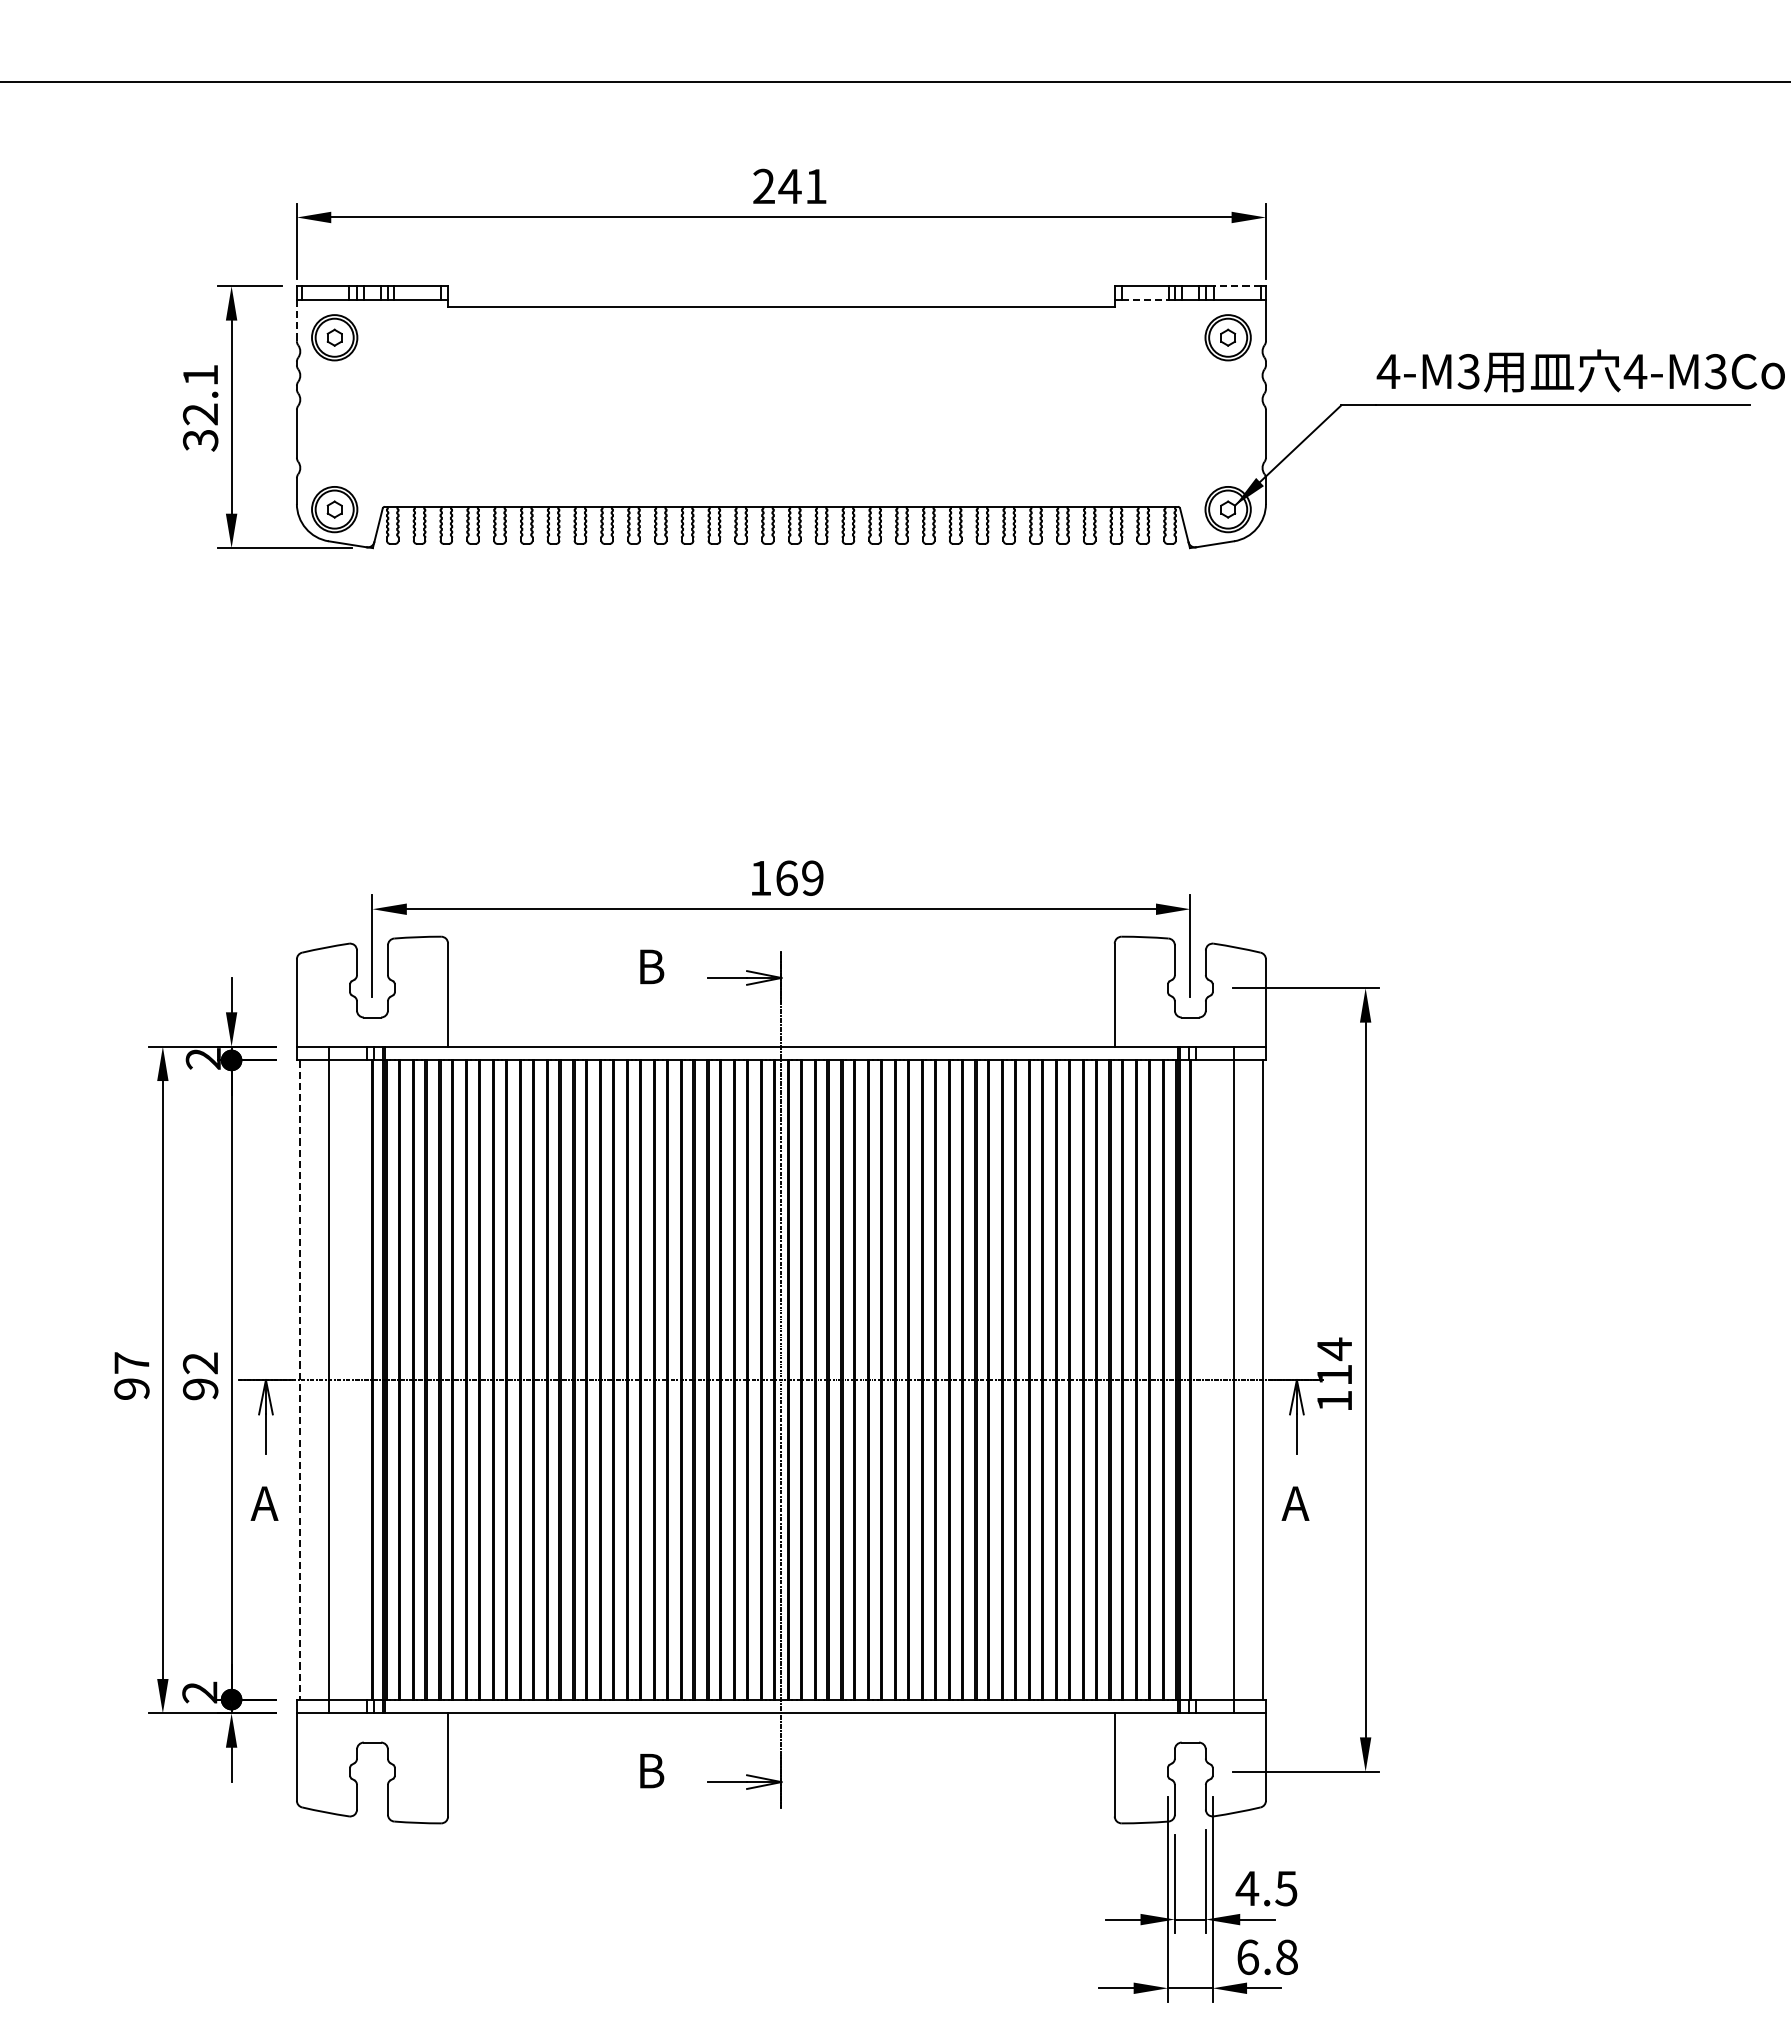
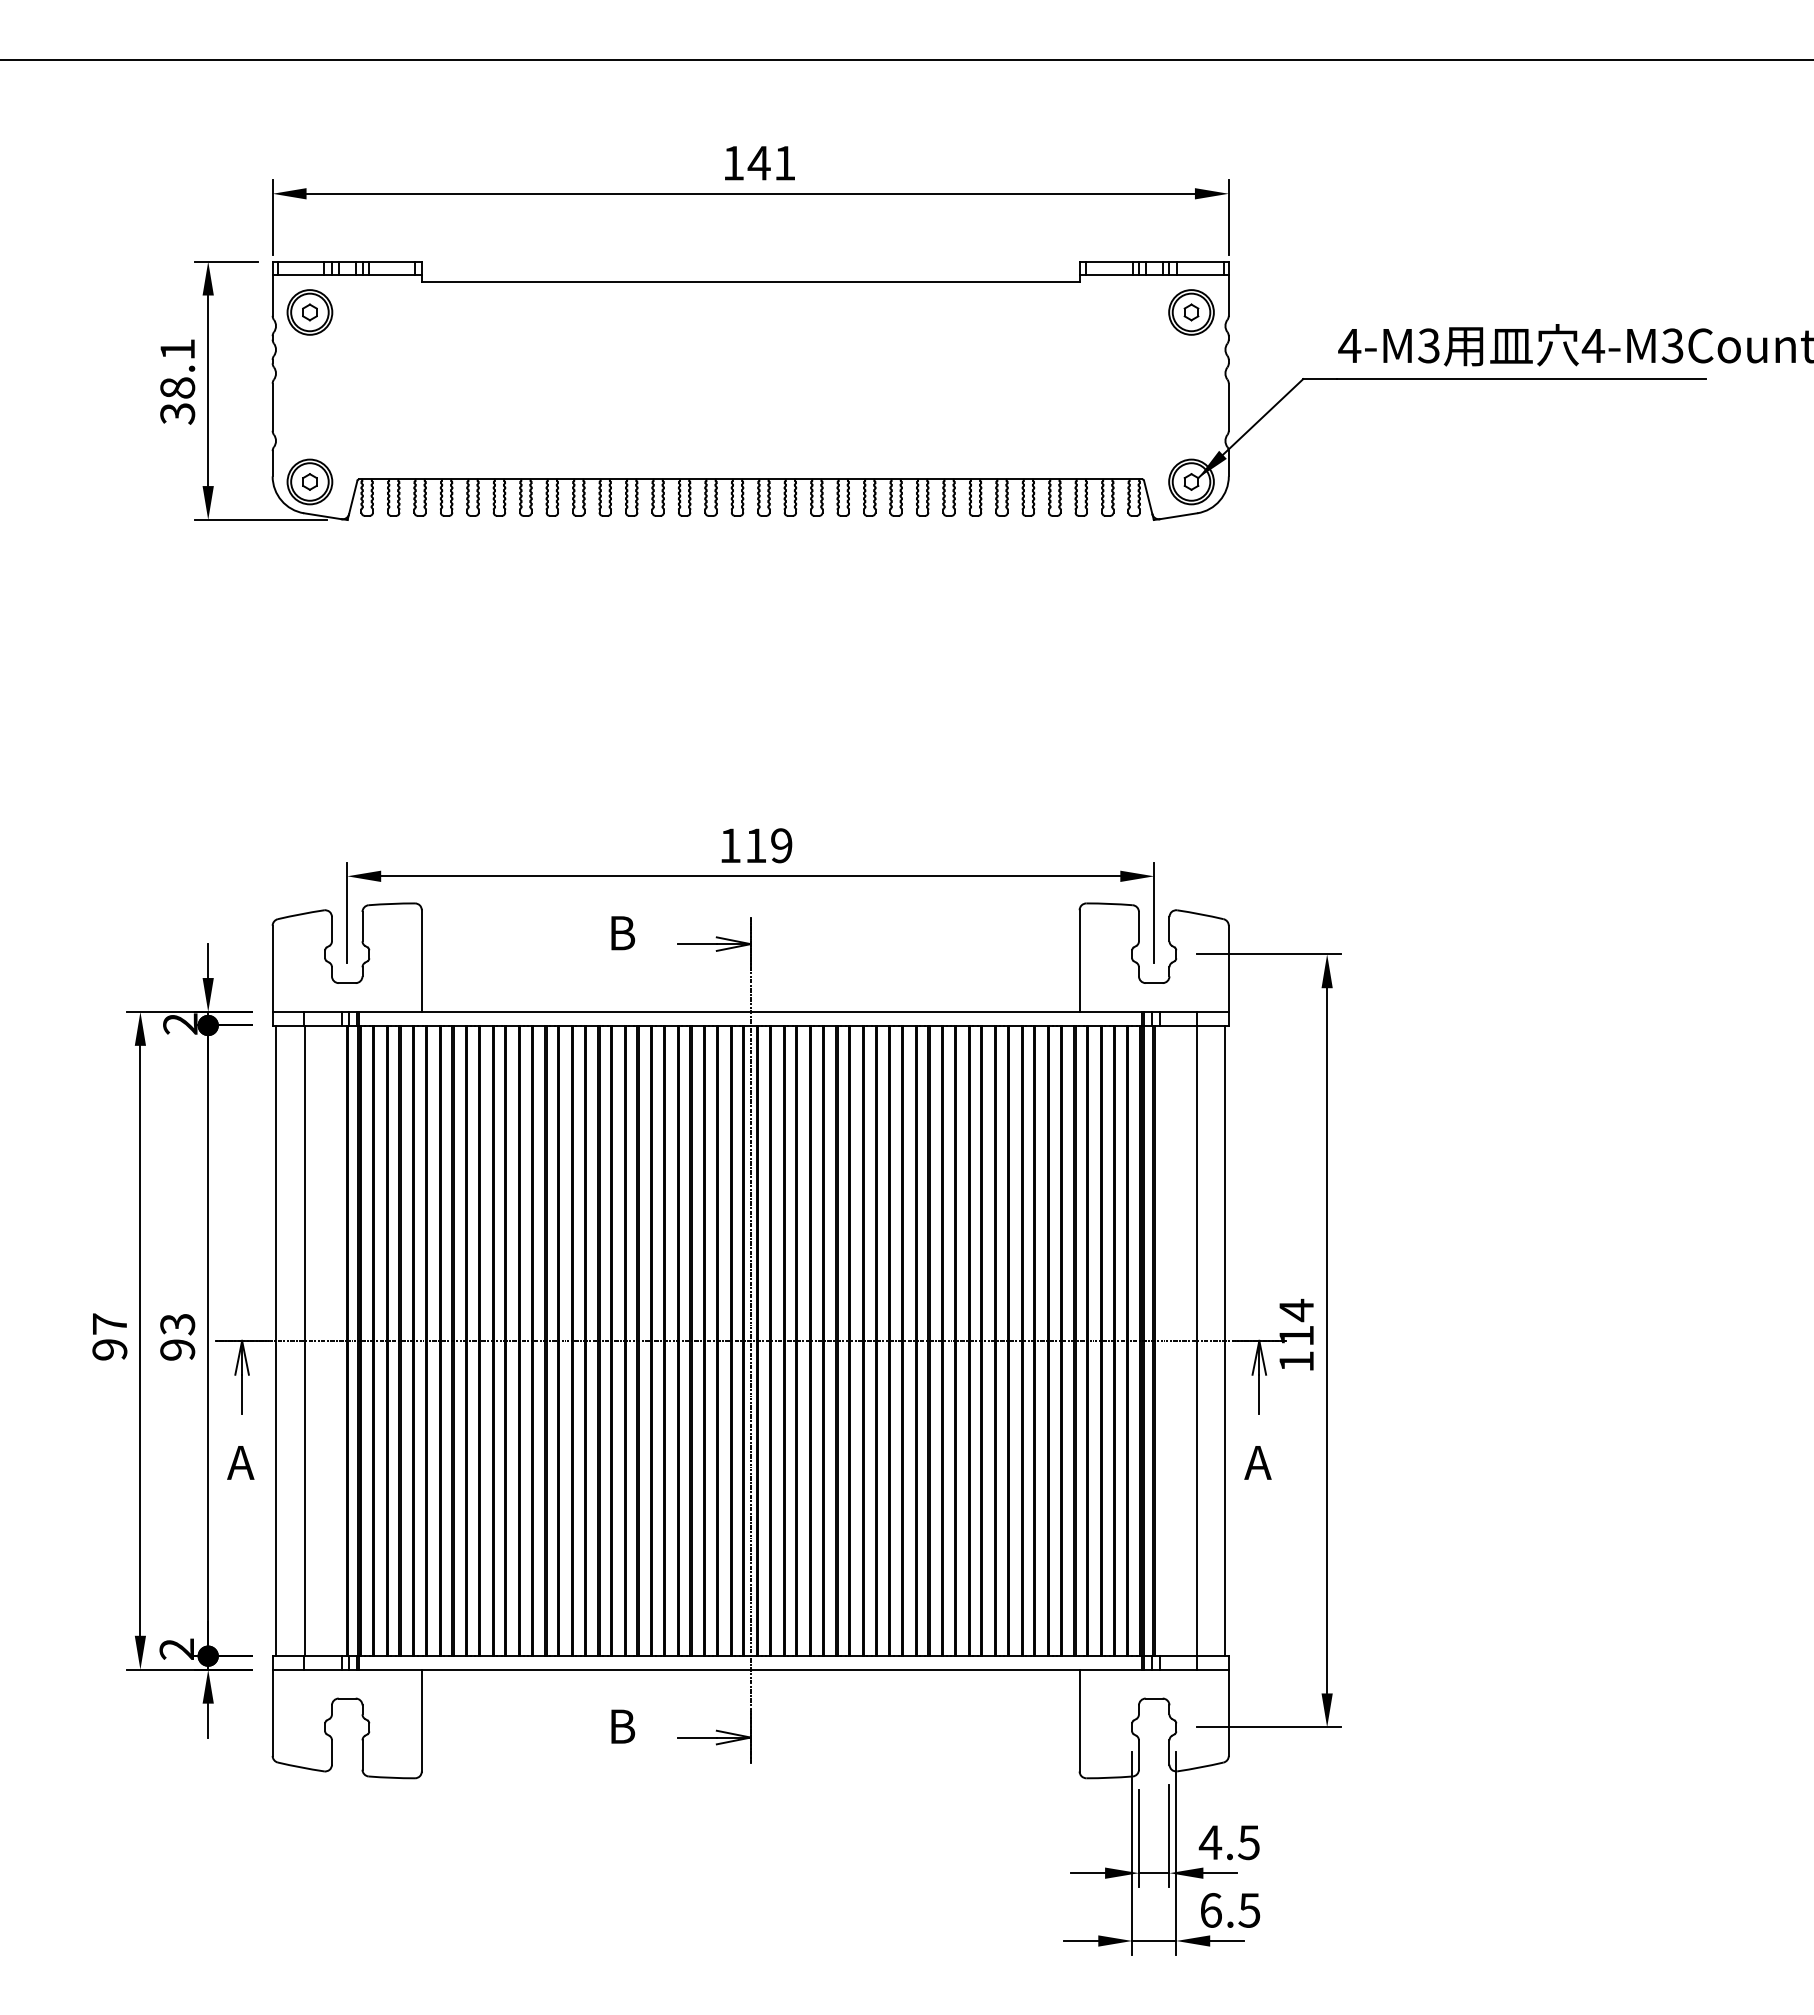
text: (763, 185) -> (733, 162), 241 -> 141
line: (1236, 286) -> (1199, 261), dashed -> solid
line: (1146, 300) -> (1110, 275), dashed -> solid
line: (296, 321) -> (272, 296), dashed -> solid
text: (200, 413) -> (177, 387), 32.1 -> 38.1
text: (787, 878) -> (756, 845), 169 -> 119
text: (201, 1363) -> (178, 1324), 92 -> 93
line: (300, 1380) -> (276, 1341), dashed -> solid
text: (1286, 1957) -> (1249, 1910), 6.8 -> 6.5

